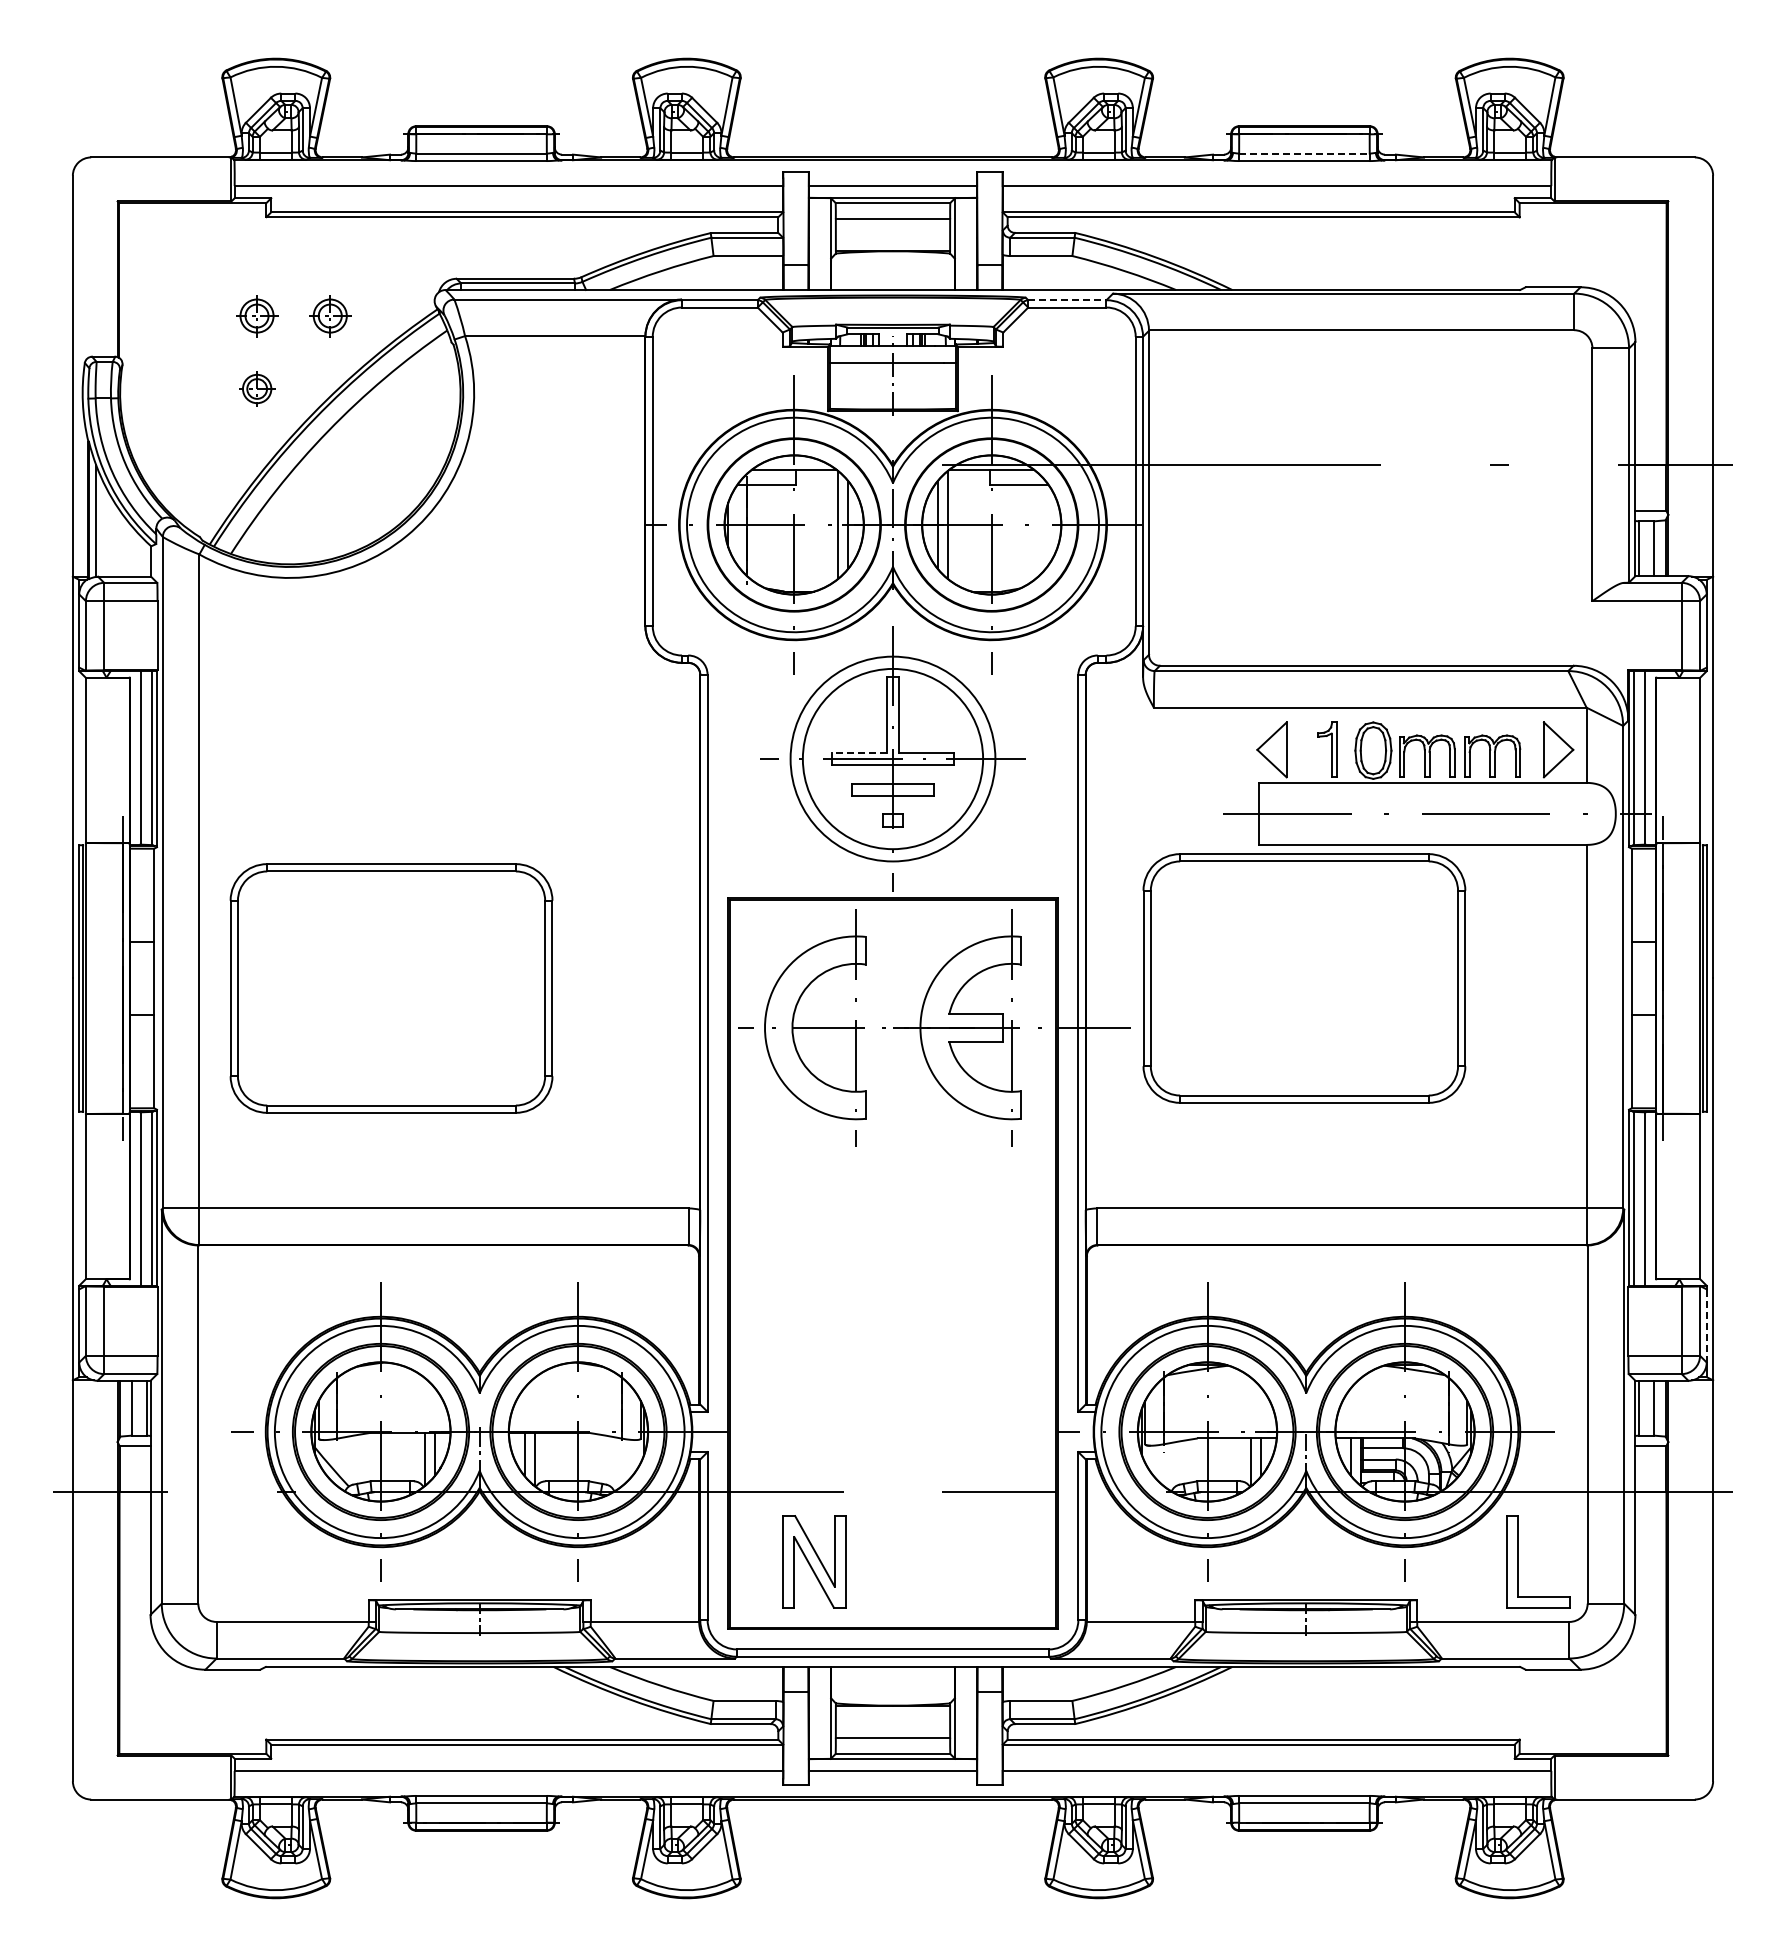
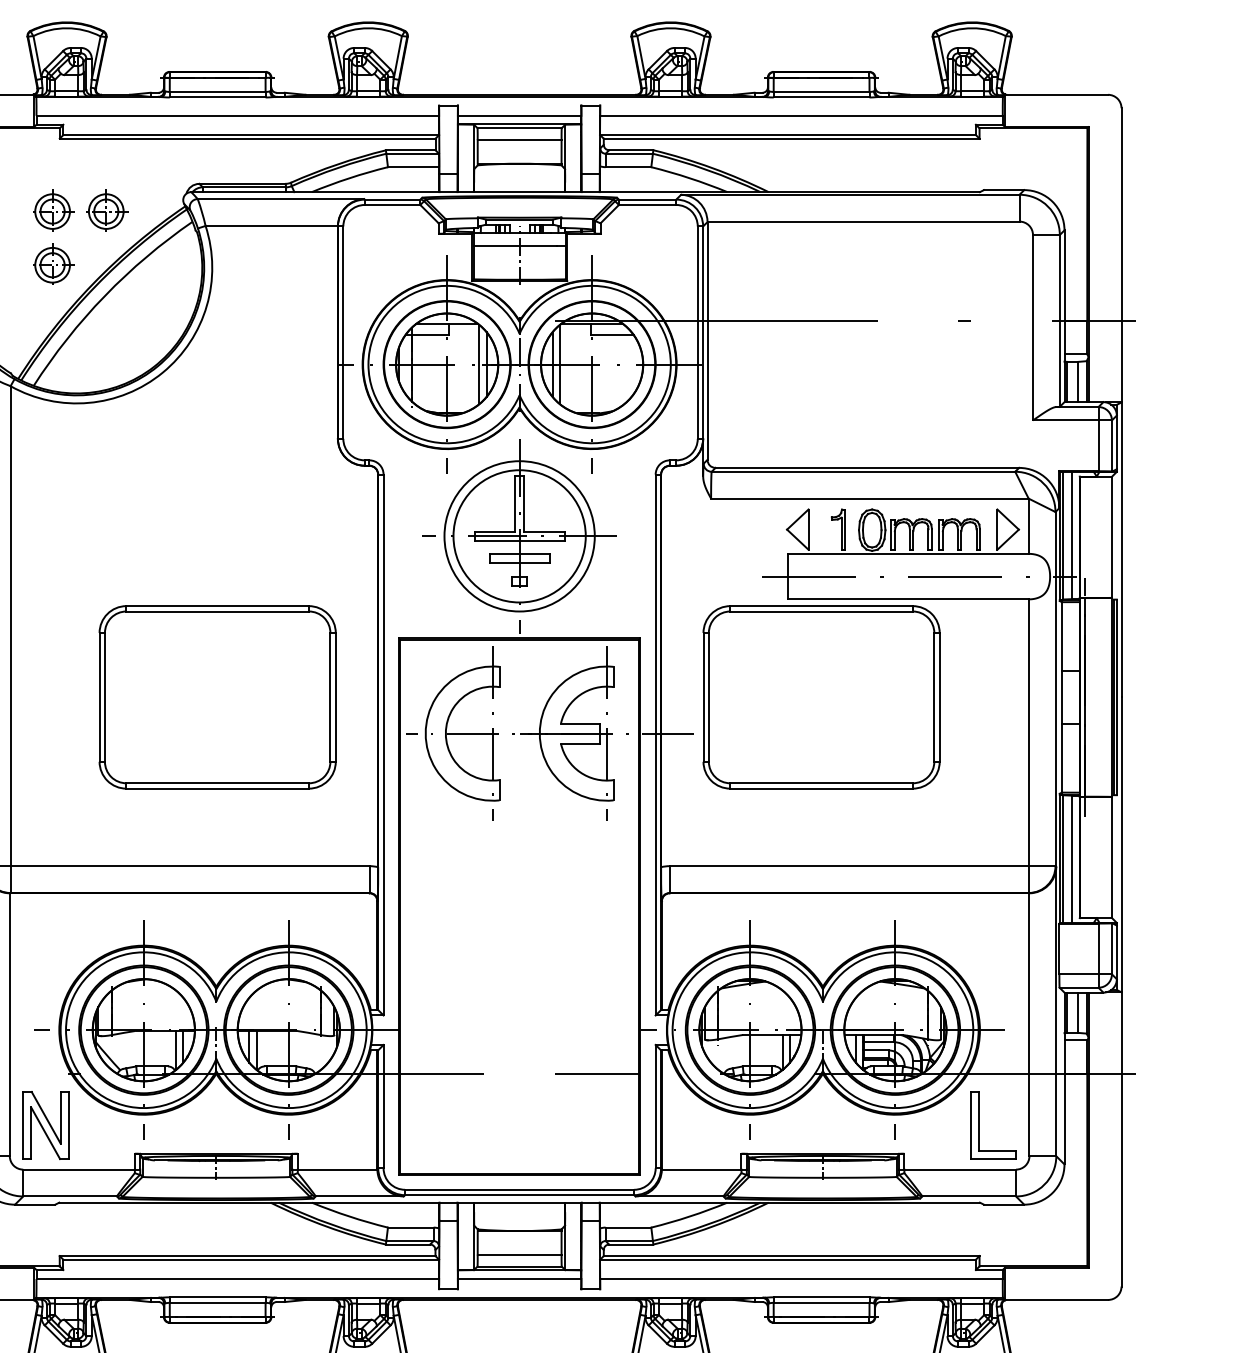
line: (1304, 153) -> (821, 91), dashed -> solid
line: (1067, 300) -> (647, 199), dashed -> solid
part: (257, 314) -> (53, 210), size x1.43
part: (331, 314) -> (107, 210), size x1.43
part: (257, 387) -> (53, 263), size x1.67
line: (859, 752) -> (495, 531), dashed -> solid
part: (391, 988) -> (217, 697), moved
line: (1706, 1325) -> (1116, 952), dashed -> solid
part: (814, 1561) -> (45, 1125), moved

